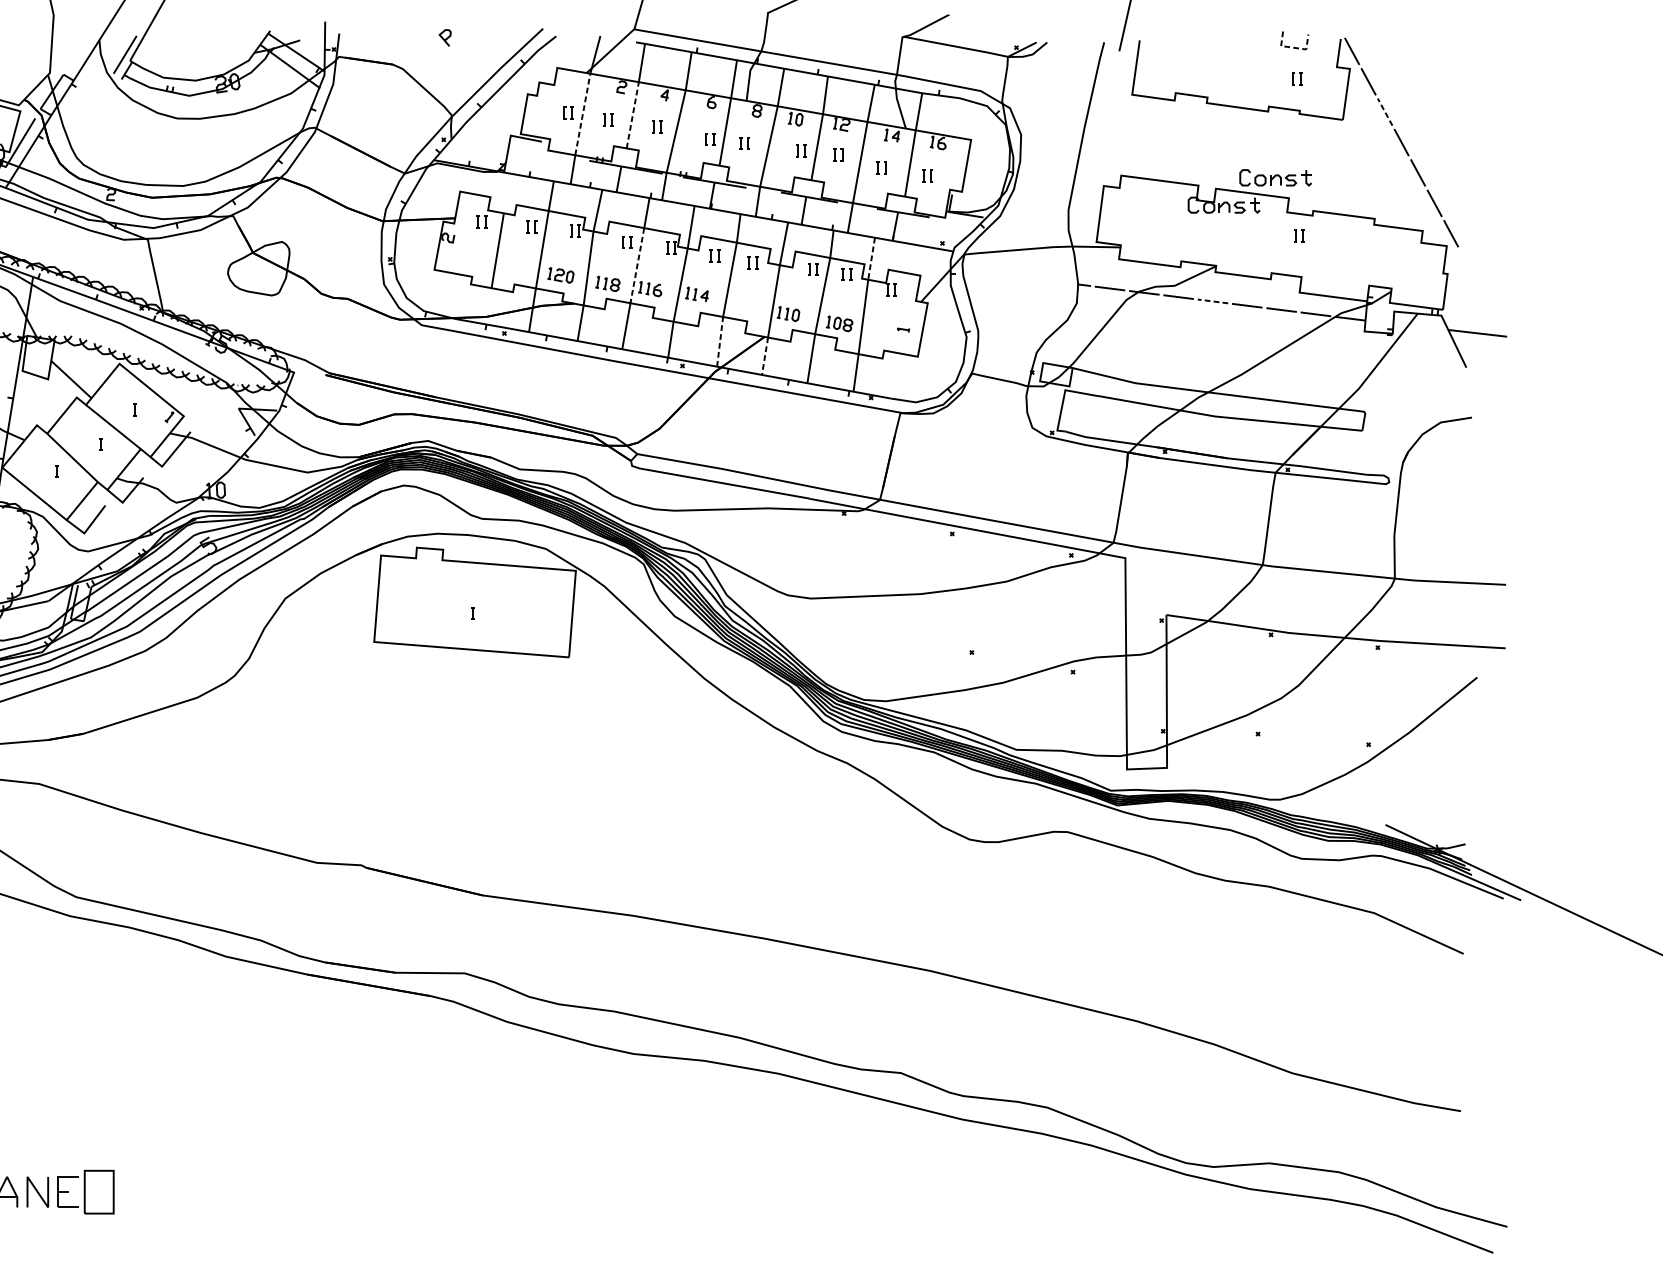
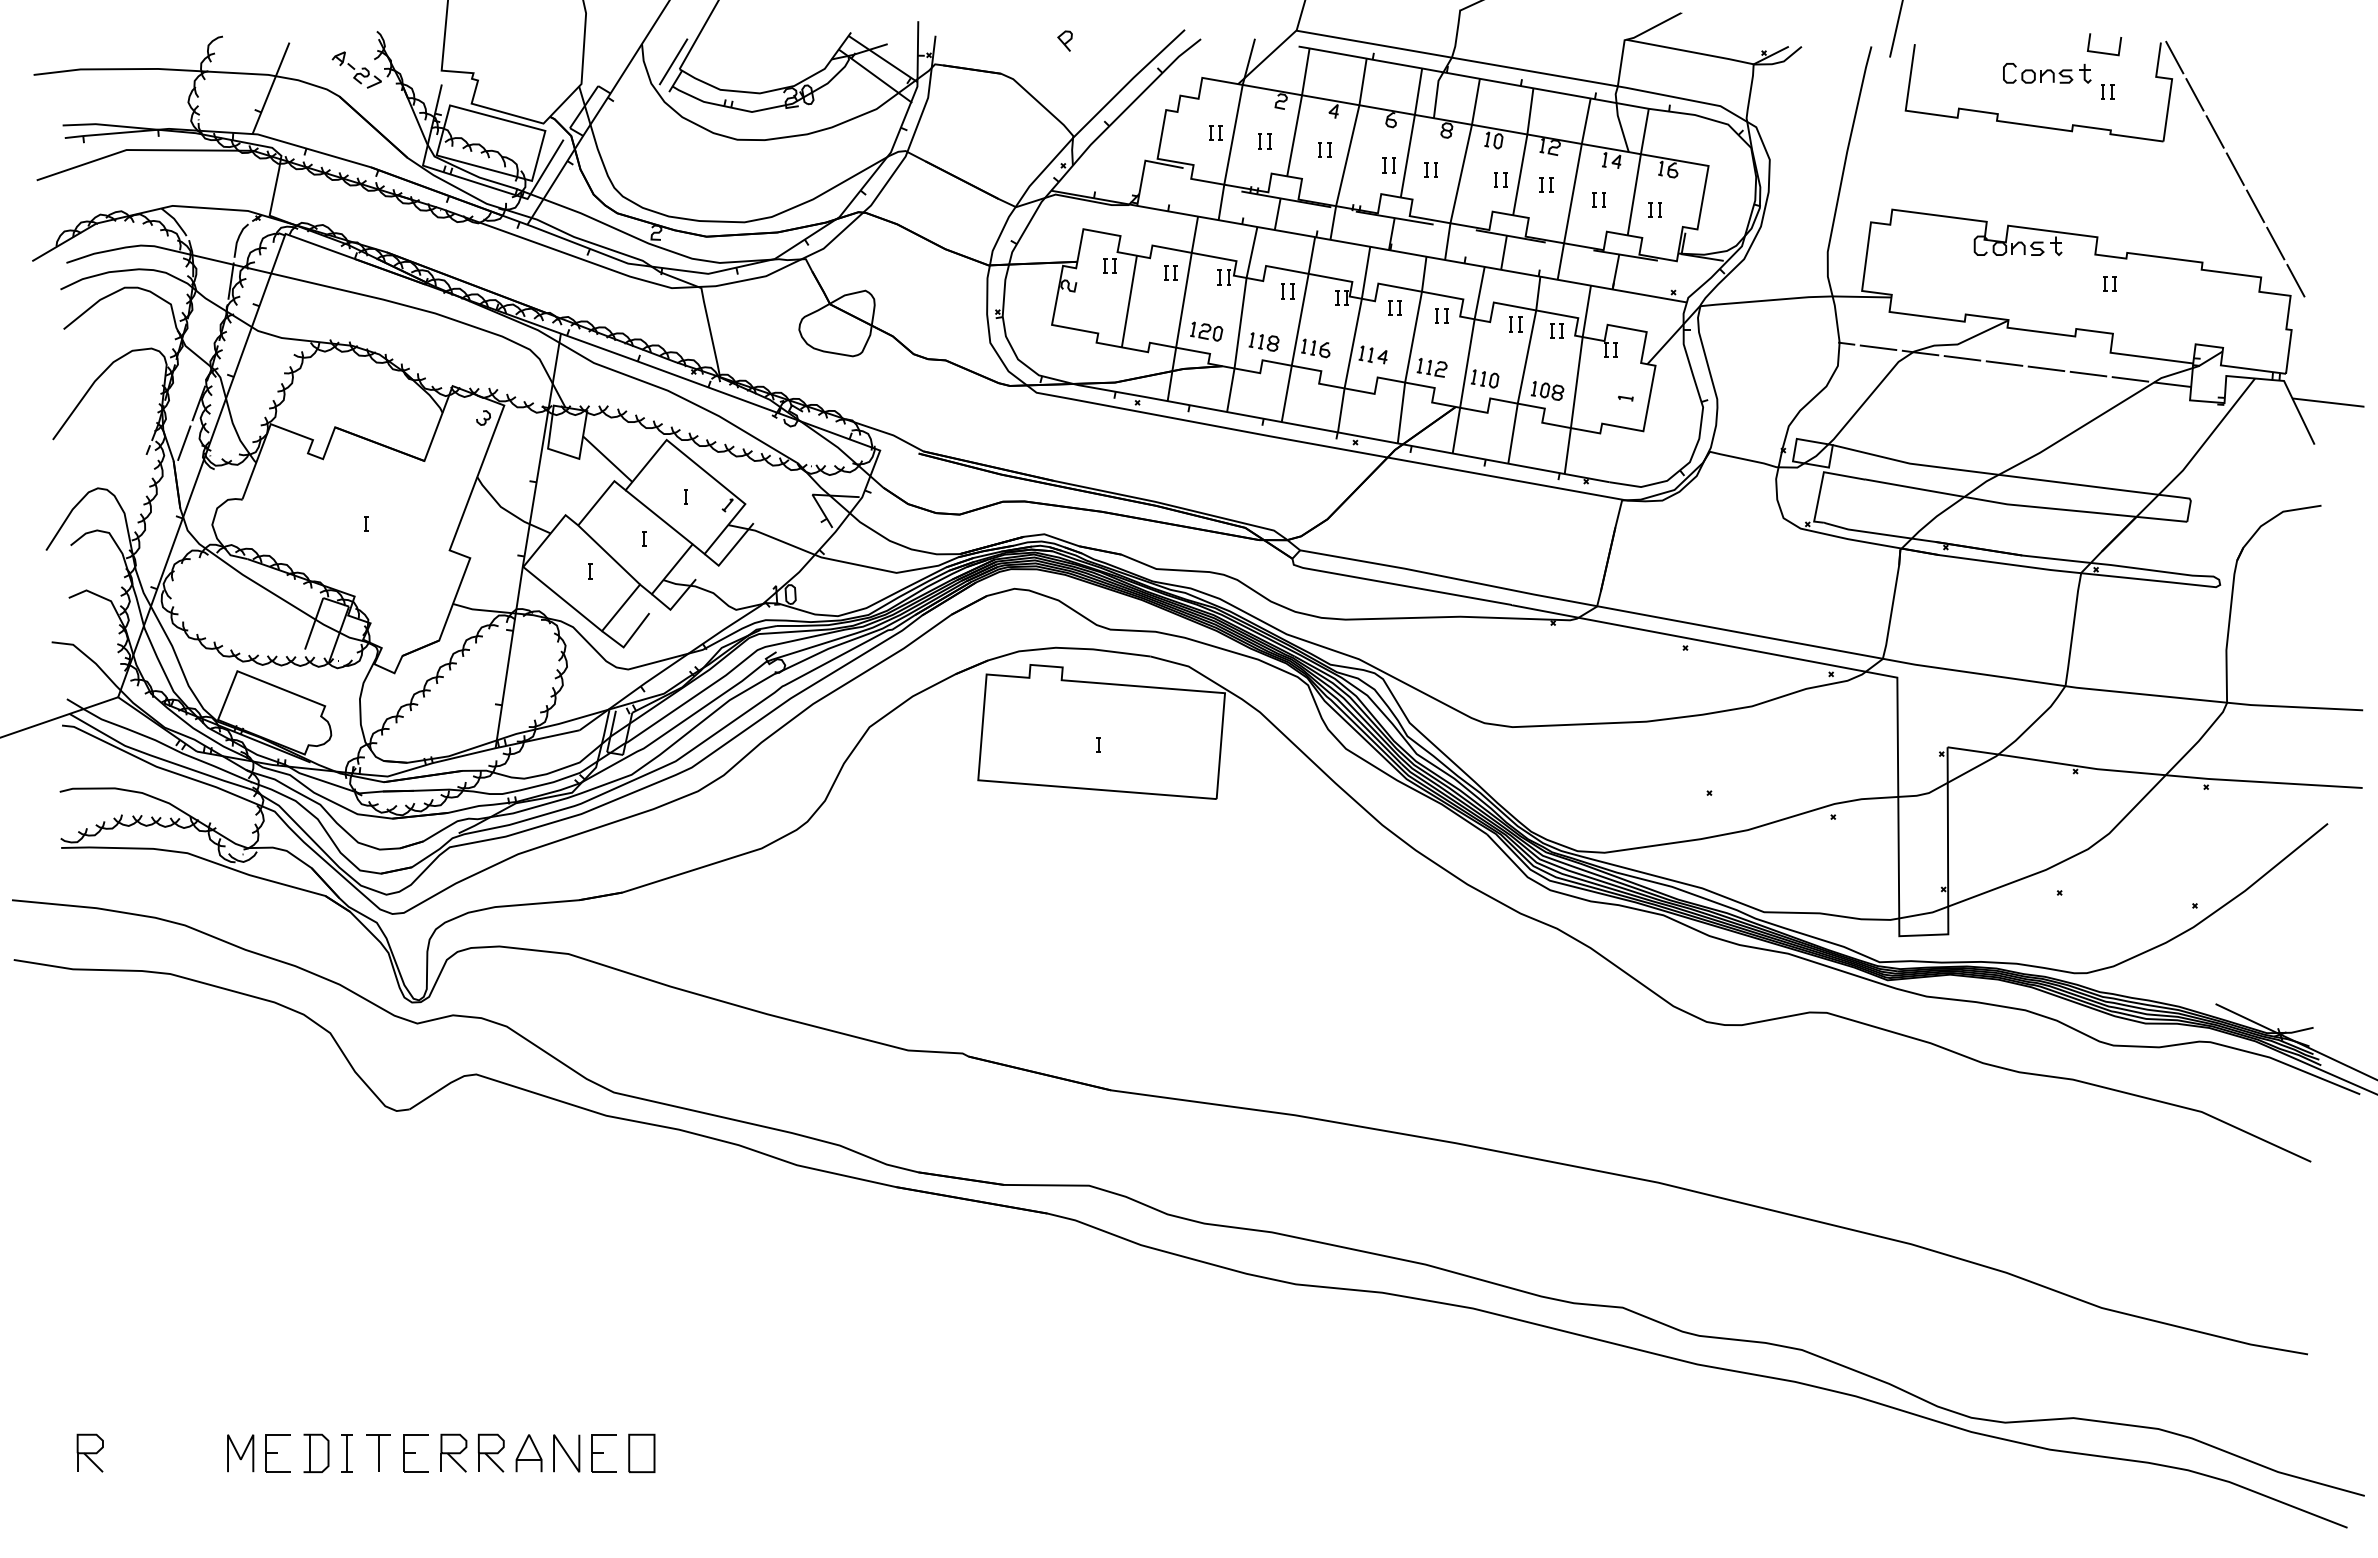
line: (1294, 48) -> (2104, 53), dashed -> solid
line: (1385, 111) -> (2215, 131), dashed -> solid
line: (582, 113) -> (1233, 133), dashed -> solid
line: (632, 115) -> (1294, 135), dashed -> solid
part: (1275, 177) -> (2047, 73), moved
line: (871, 258) -> (1586, 311), dashed -> solid
line: (637, 265) -> (1300, 319), dashed -> solid
line: (1212, 301) -> (2004, 363), dashed -> solid
part: (744, 304) -> (1431, 367), added
line: (720, 341) -> (1401, 412), dashed -> solid
line: (765, 356) -> (1456, 430), dashed -> solid
part: (98, 1192) -> (641, 1453), size x0.71

